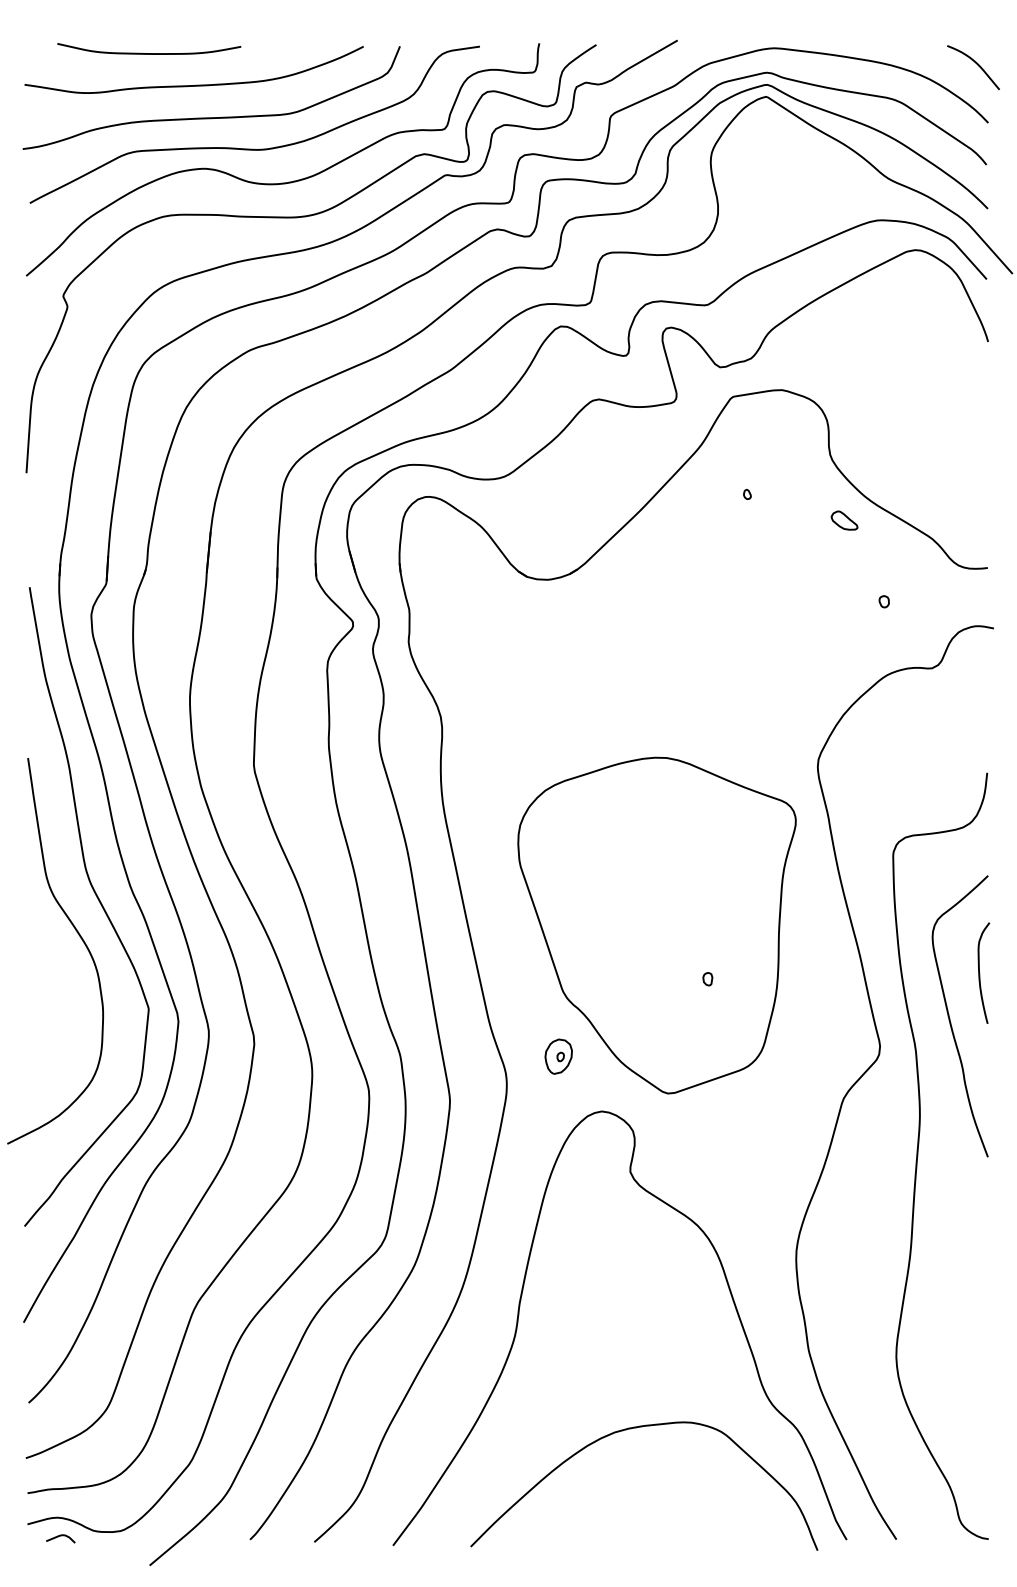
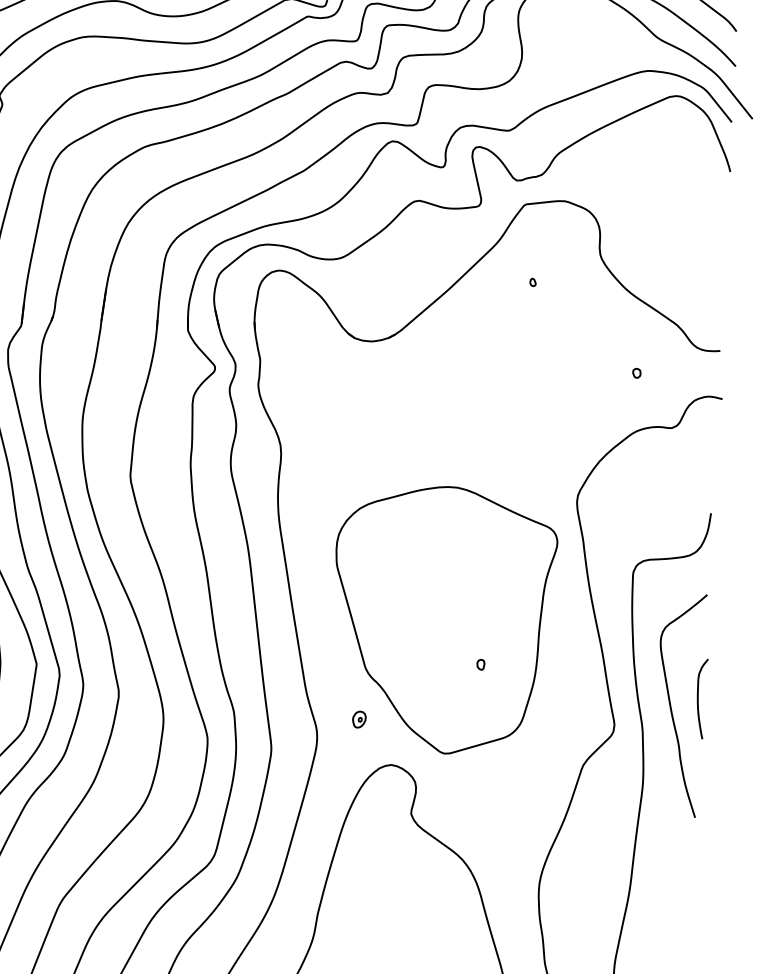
part: (844, 520) -> (608, 307), removed
curve: (980, 973) -> (698, 699), moved
part: (558, 1056) -> (359, 719), size x0.6

